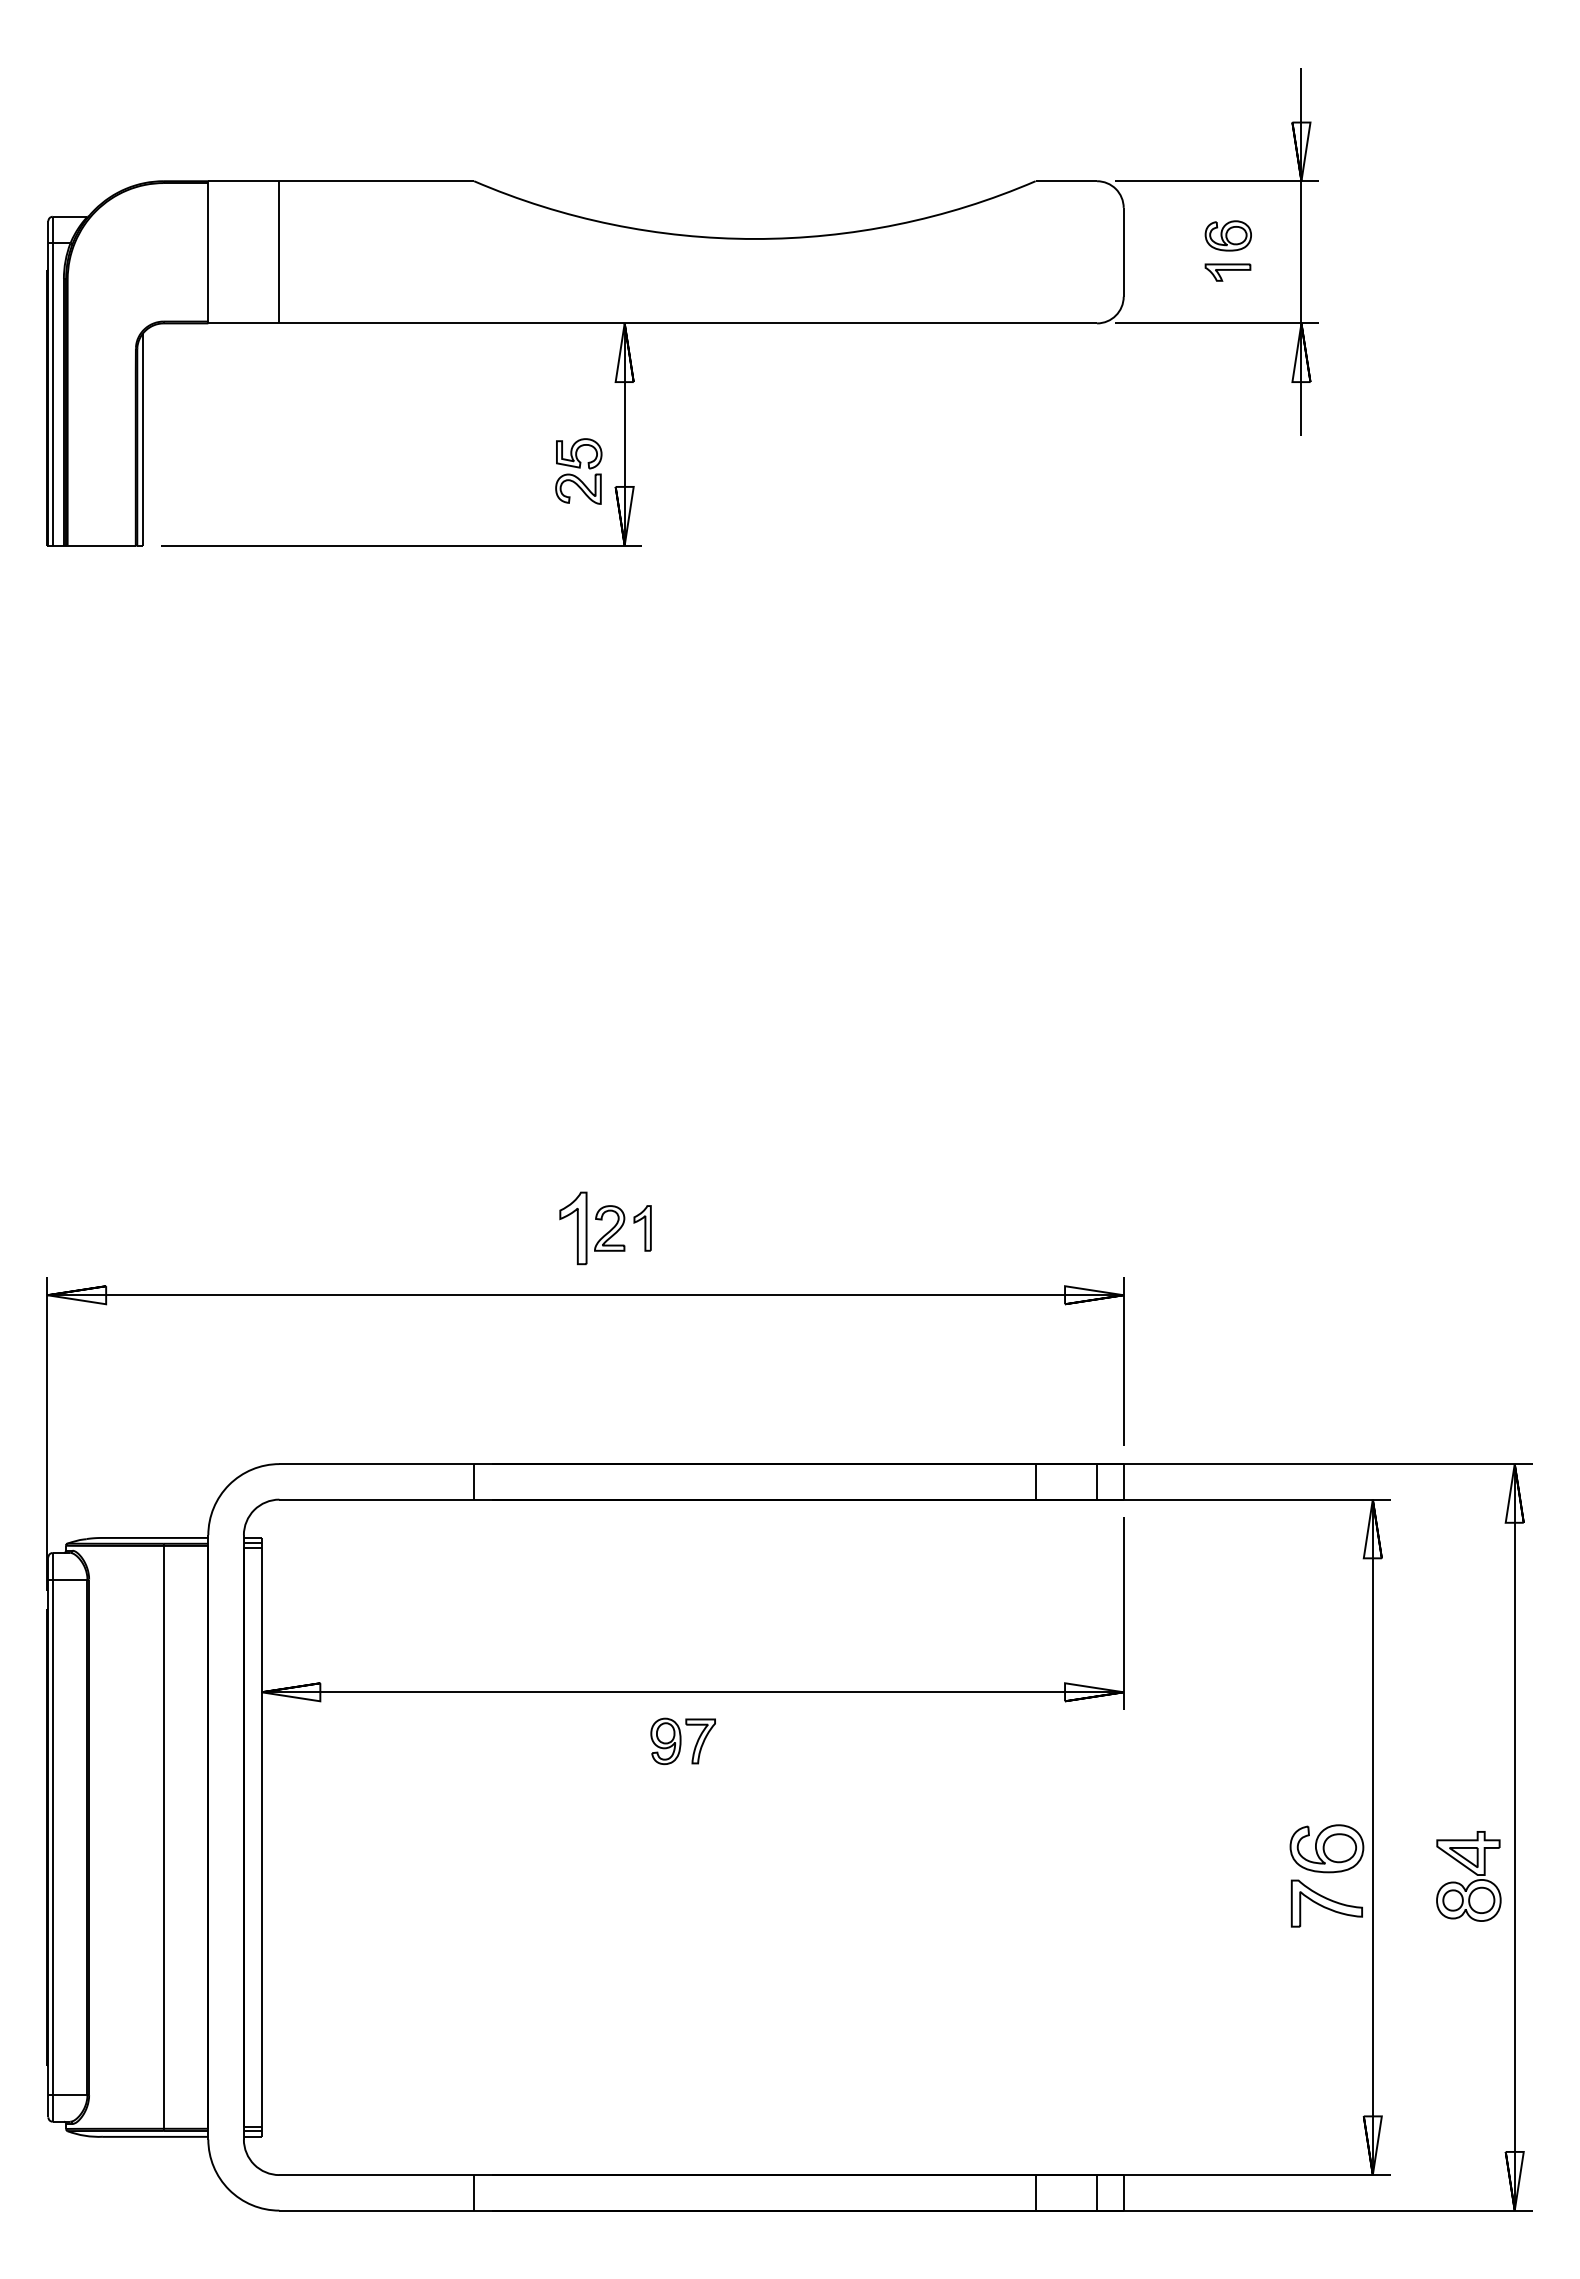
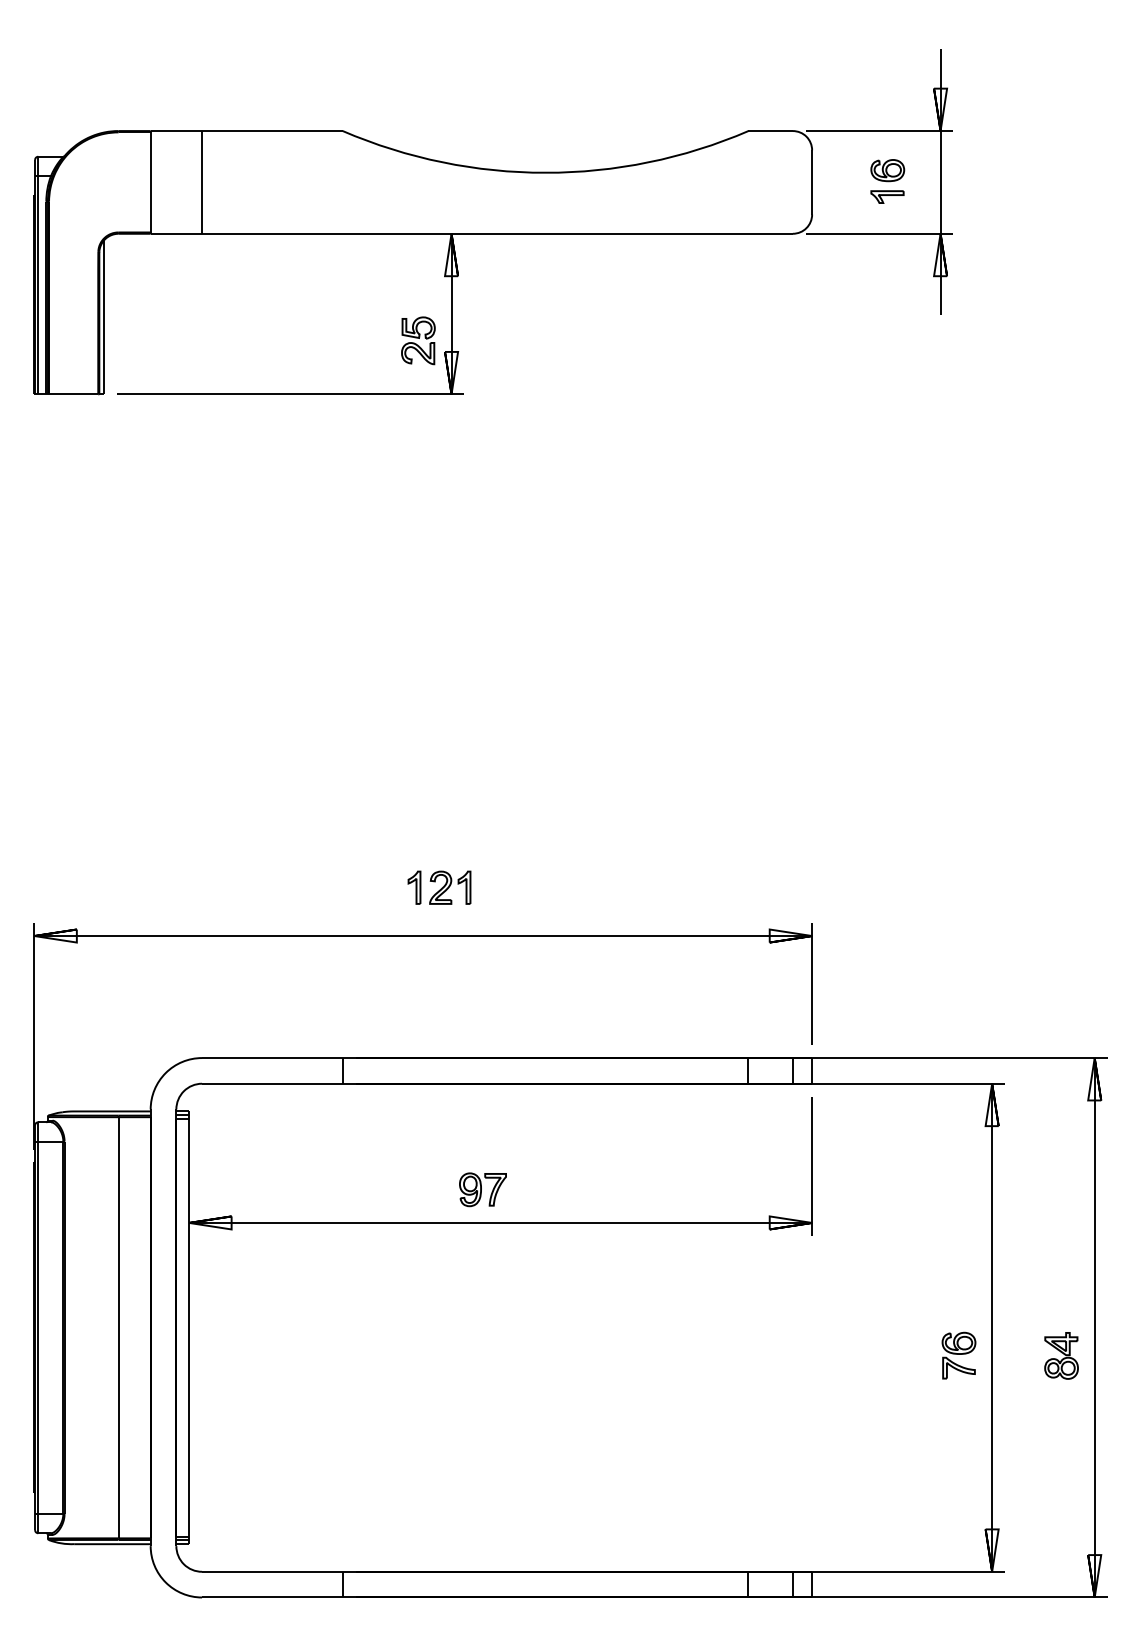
part: (573, 1228) -> (414, 887), size x0.62
part: (682, 1741) -> (482, 1189), moved
part: (1326, 1875) -> (958, 1355), size x0.62
part: (1468, 1875) -> (1061, 1355), size x0.71

